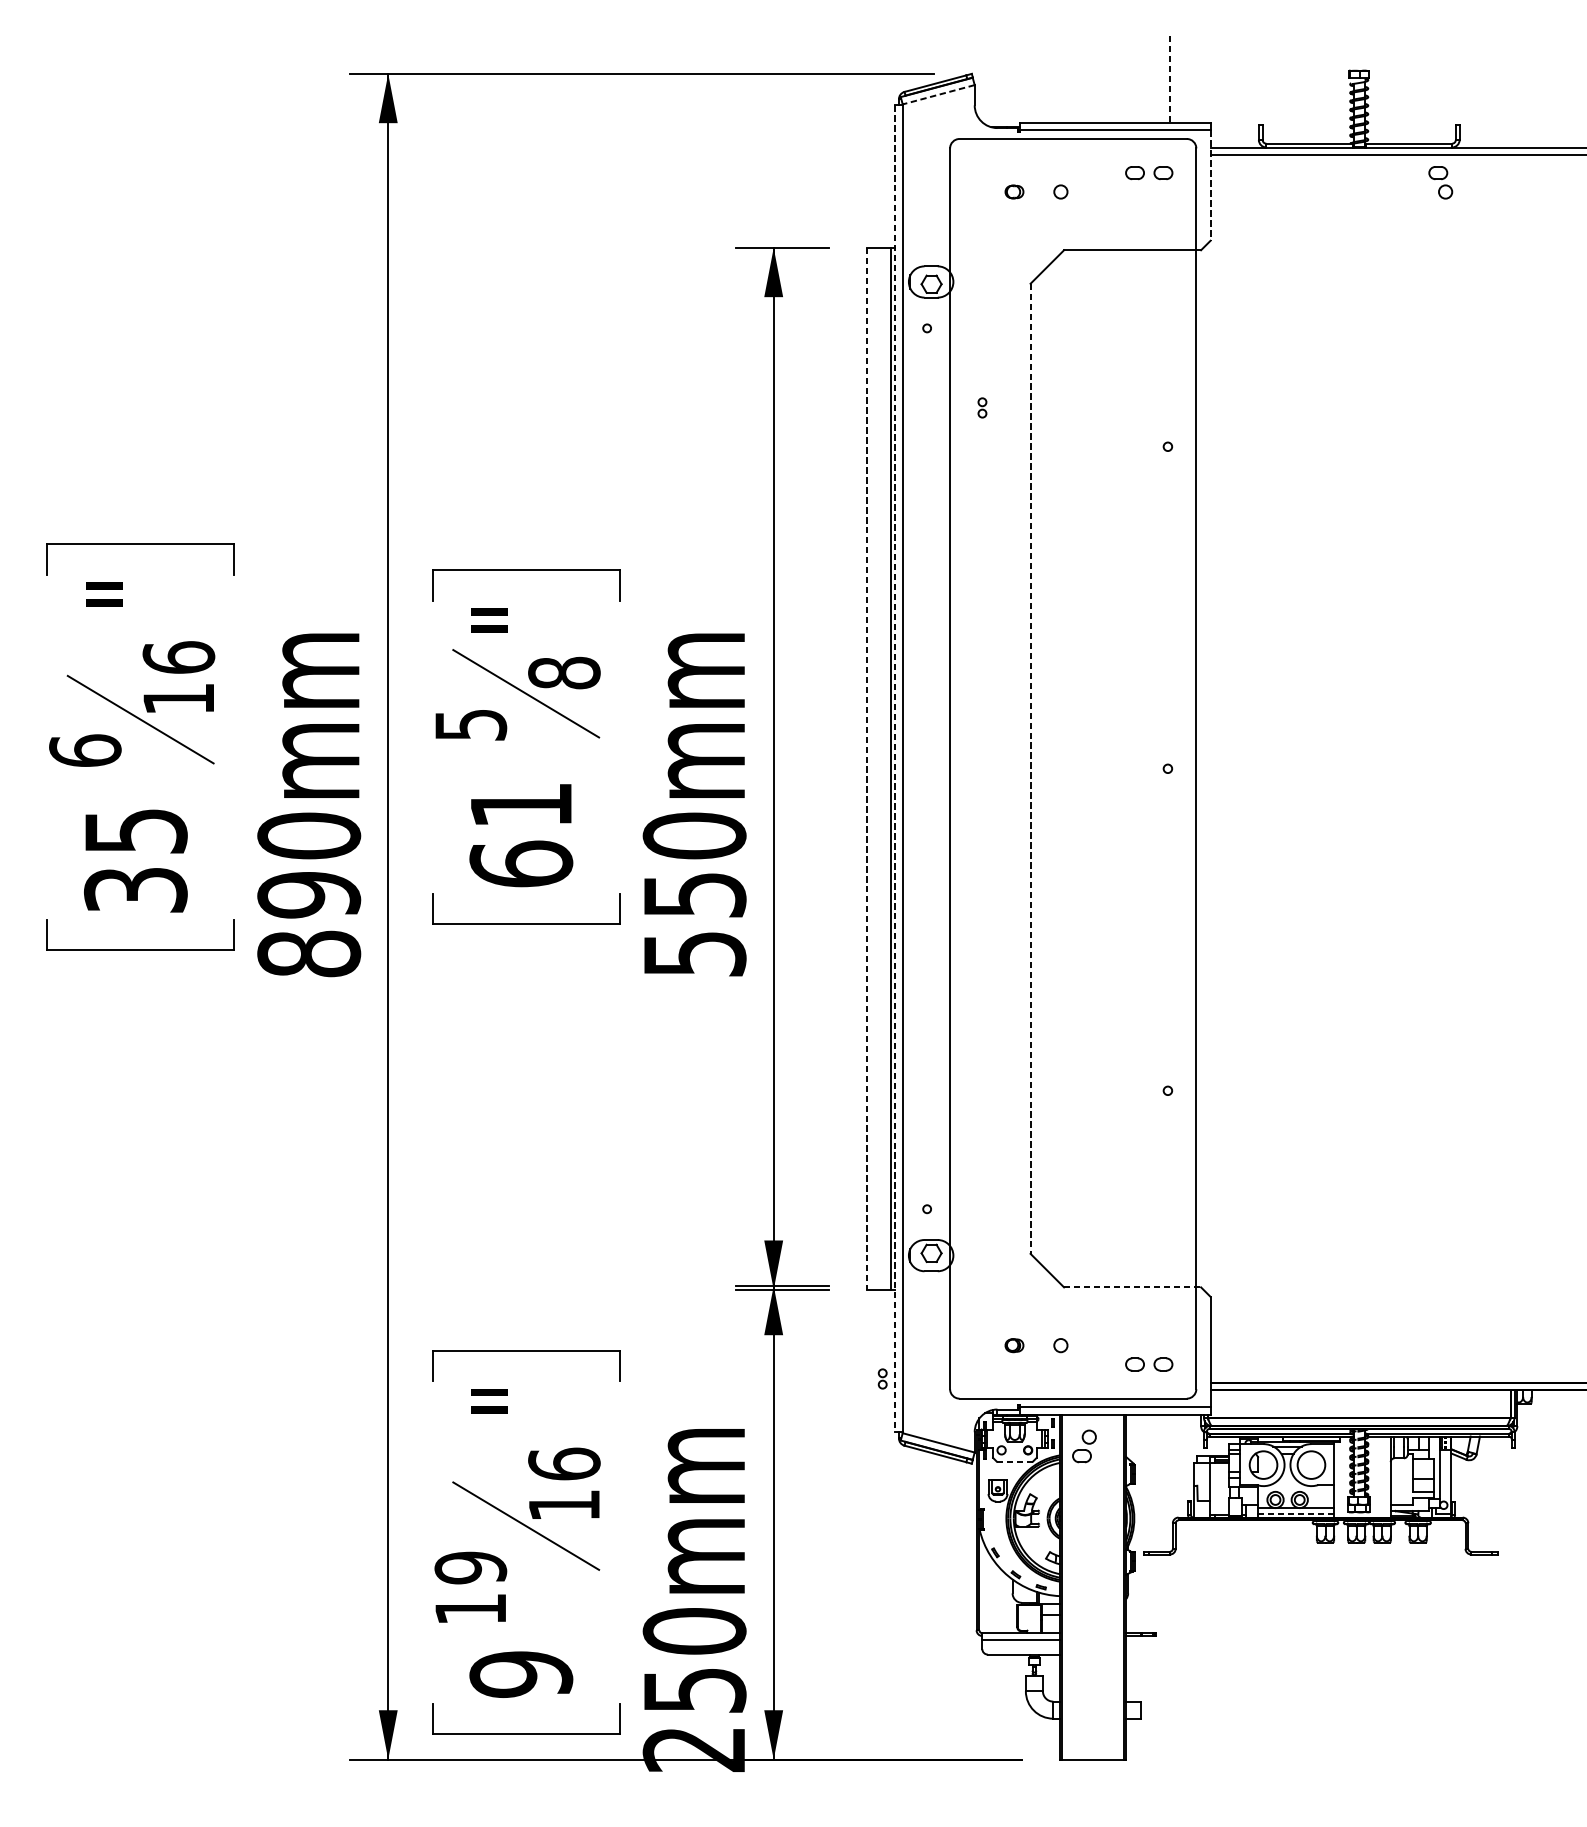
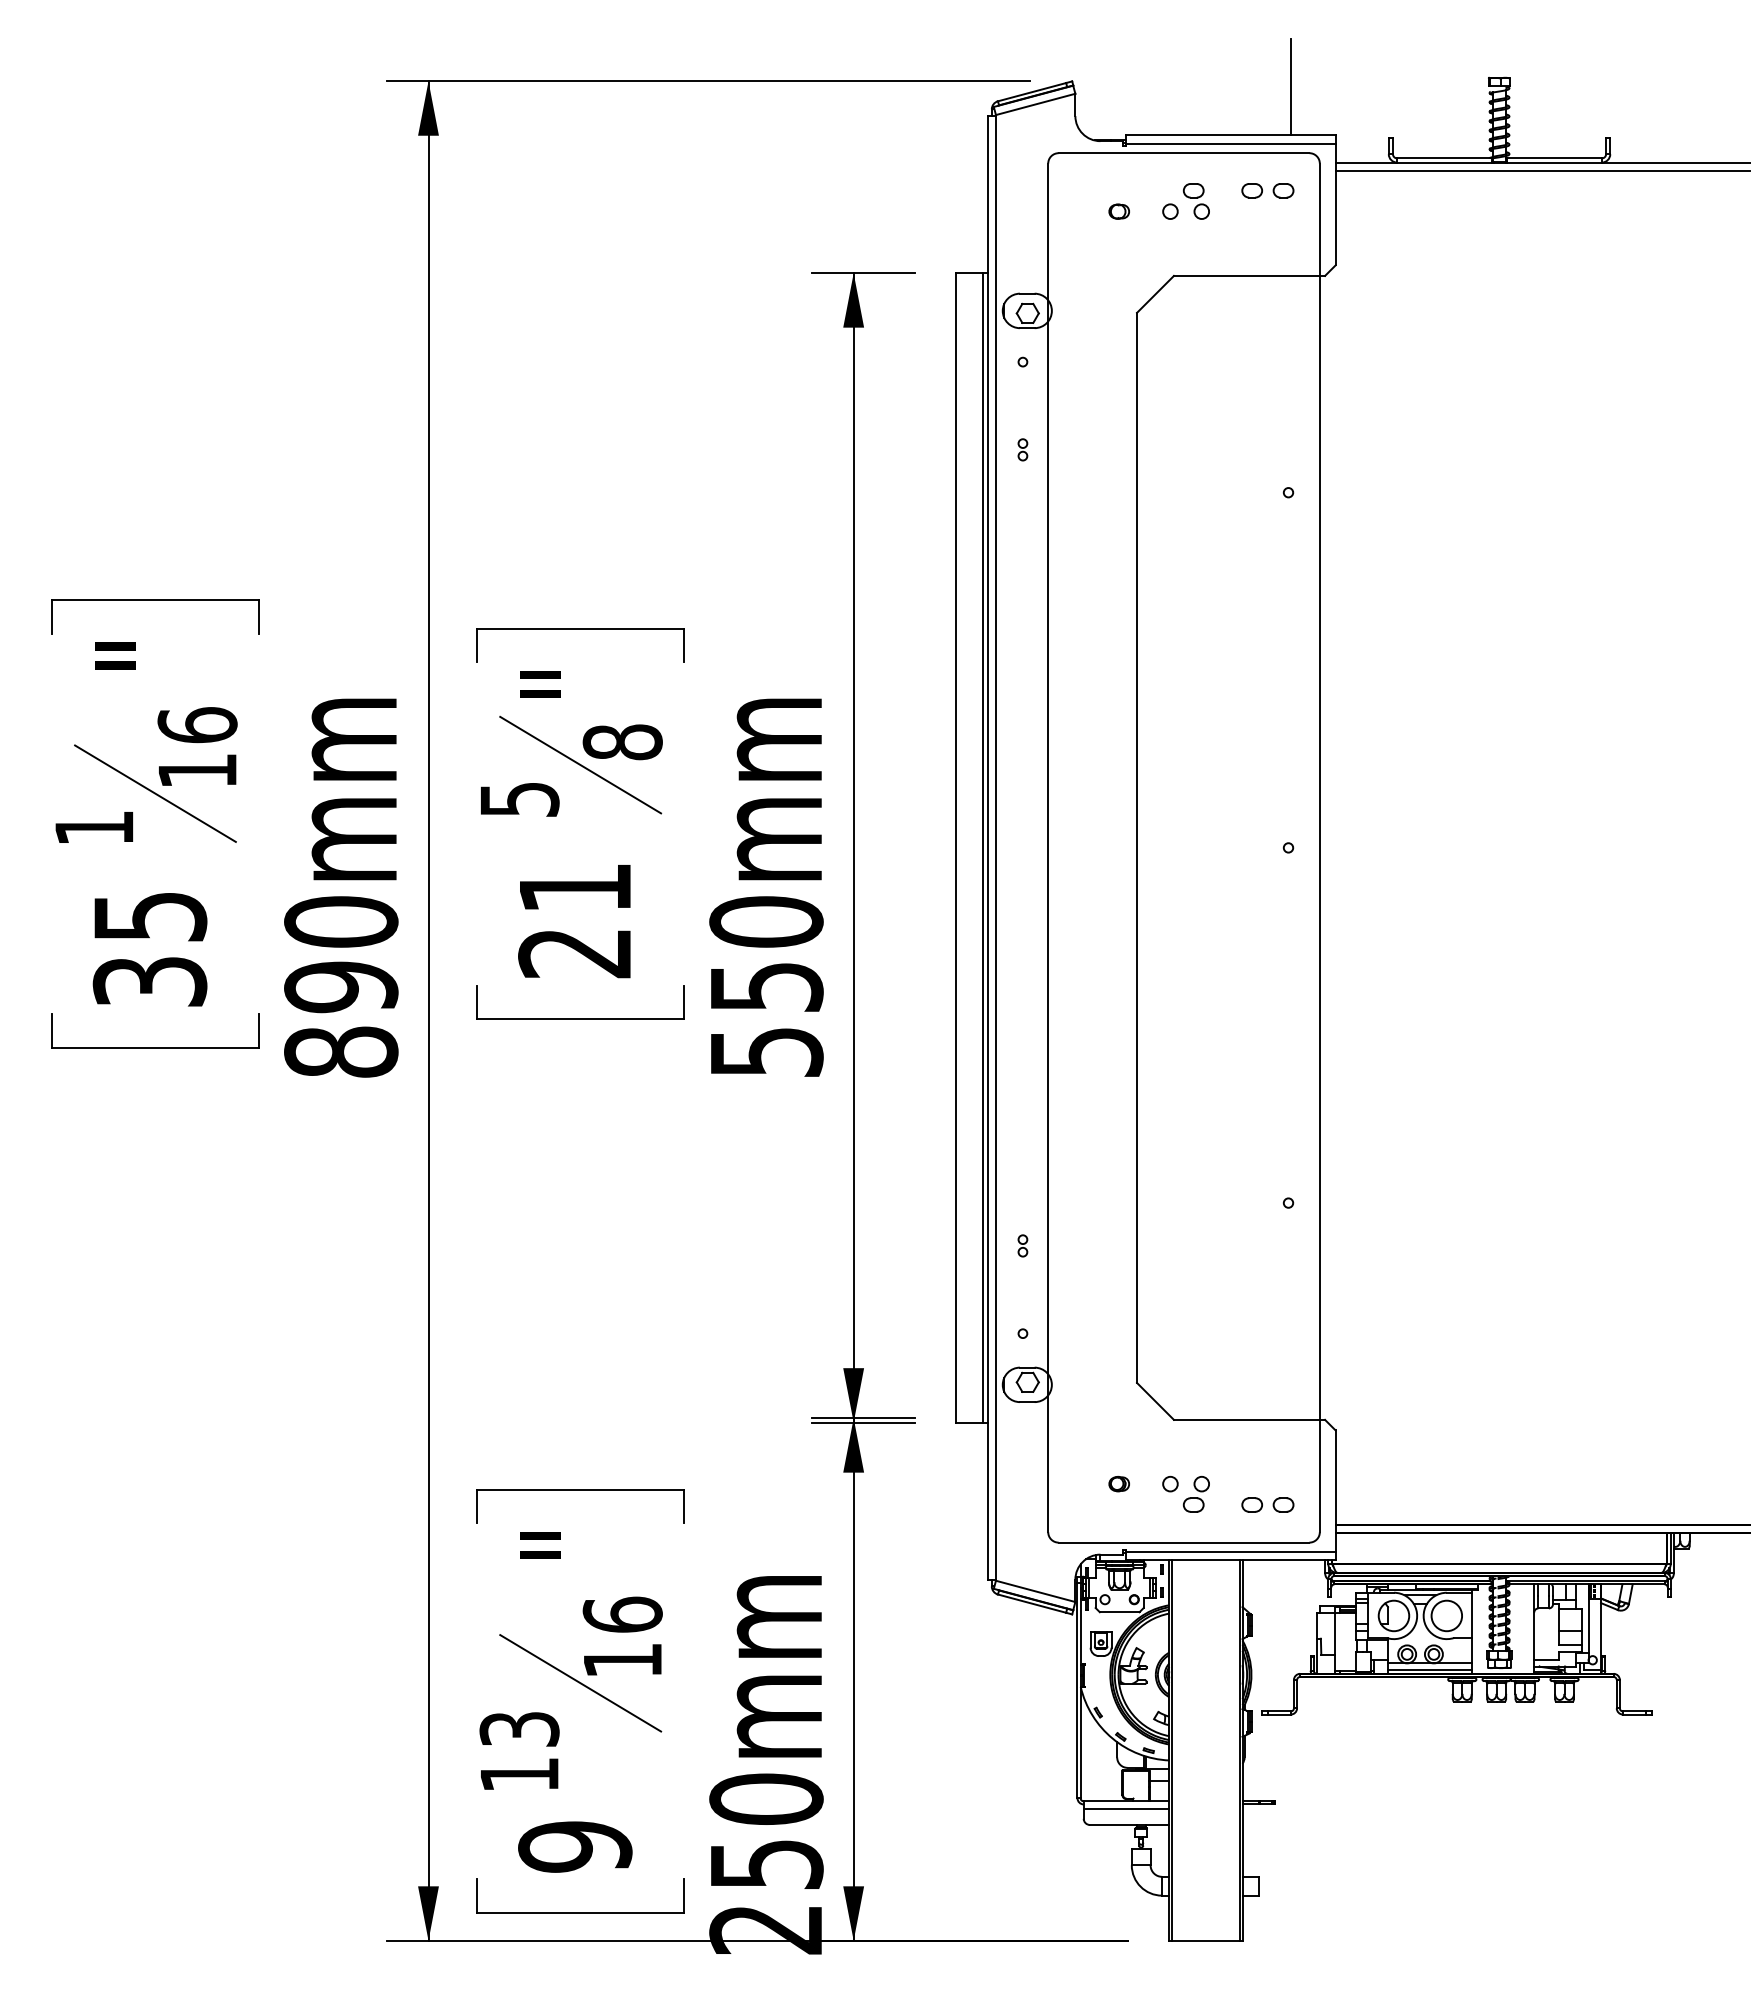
line: (1169, 79) -> (1290, 87), dashed -> solid
line: (938, 94) -> (1035, 104), dashed -> solid
part: (1439, 182) -> (1195, 201), moved
line: (1210, 185) -> (1335, 204), dashed -> solid
part: (982, 407) -> (1022, 449), moved
text: (85, 750) -> (94, 827), 6 -> 1
line: (866, 768) -> (956, 847), dashed -> solid
line: (895, 768) -> (987, 847), dashed -> solid
line: (1031, 769) -> (1137, 848), dashed -> solid
text: (521, 863) -> (575, 952), 61 -> 21
line: (1132, 1287) -> (1249, 1419), dashed -> solid
part: (882, 1378) -> (1022, 1245), moved
part: (1084, 1446) -> (1196, 1494), moved
line: (1014, 1461) -> (1119, 1612), dashed -> solid
line: (1295, 1513) -> (1429, 1669), dashed -> solid
text: (470, 1568) -> (519, 1729), 19 -> 13

